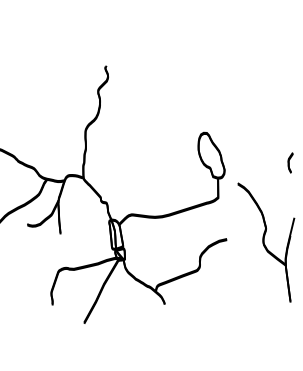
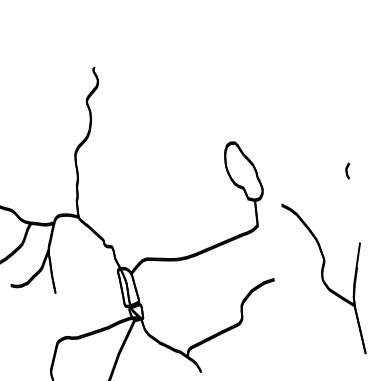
part: (290, 162) -> (347, 170), size x0.6

